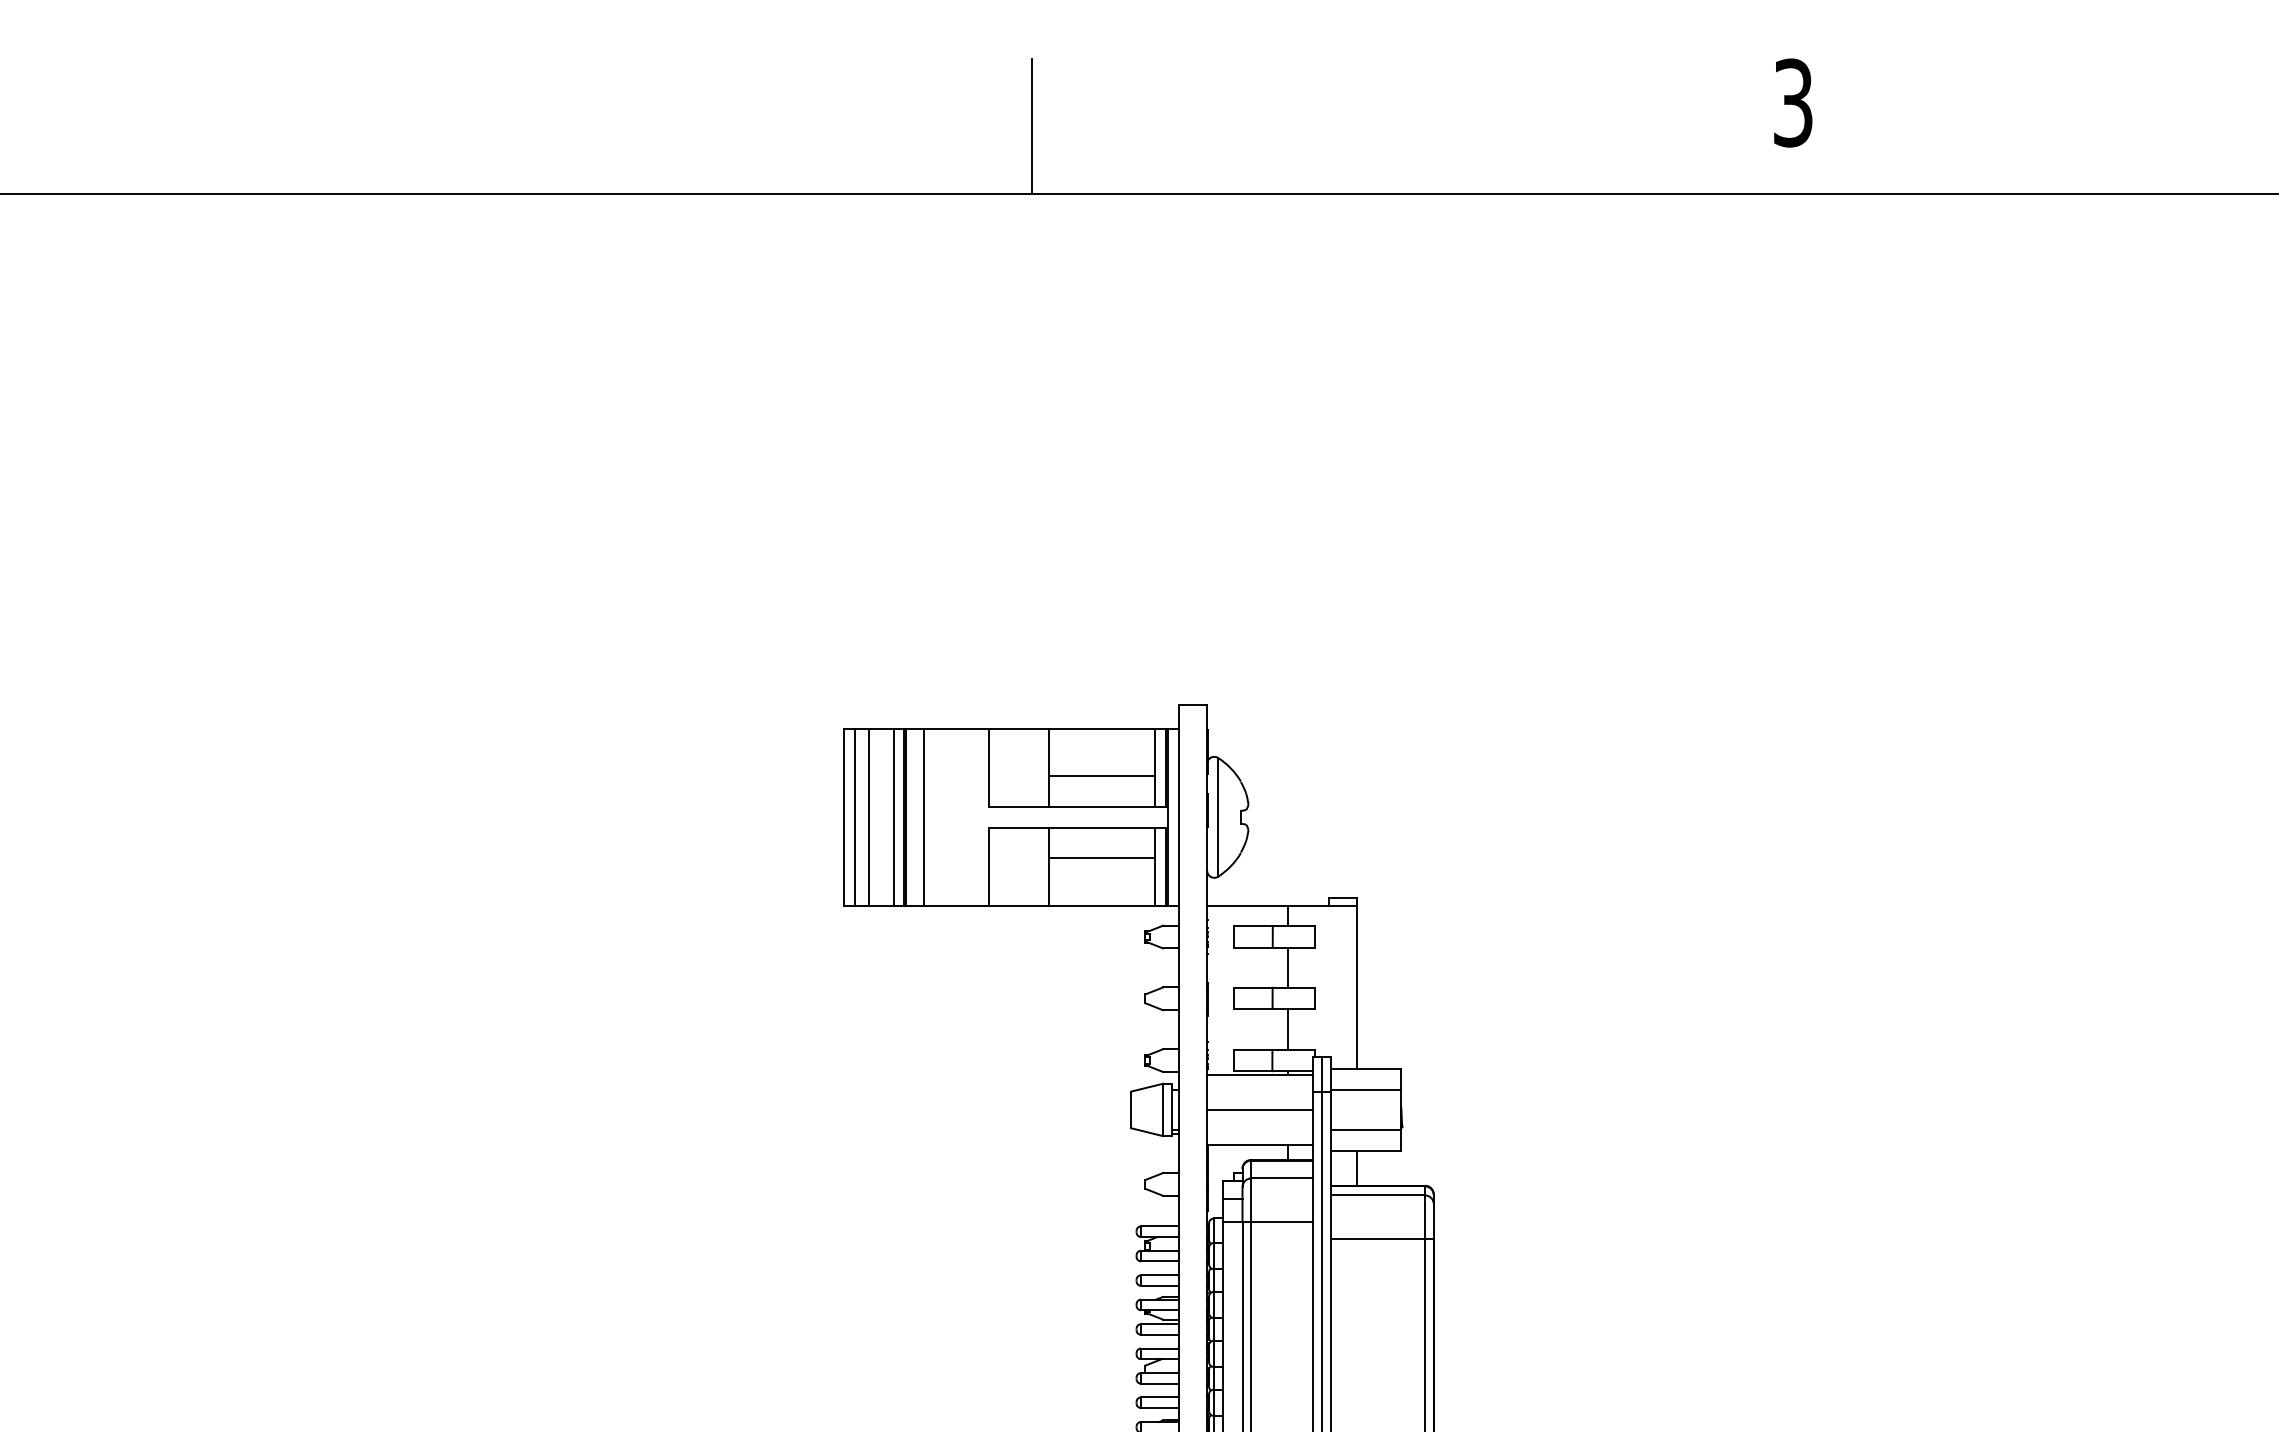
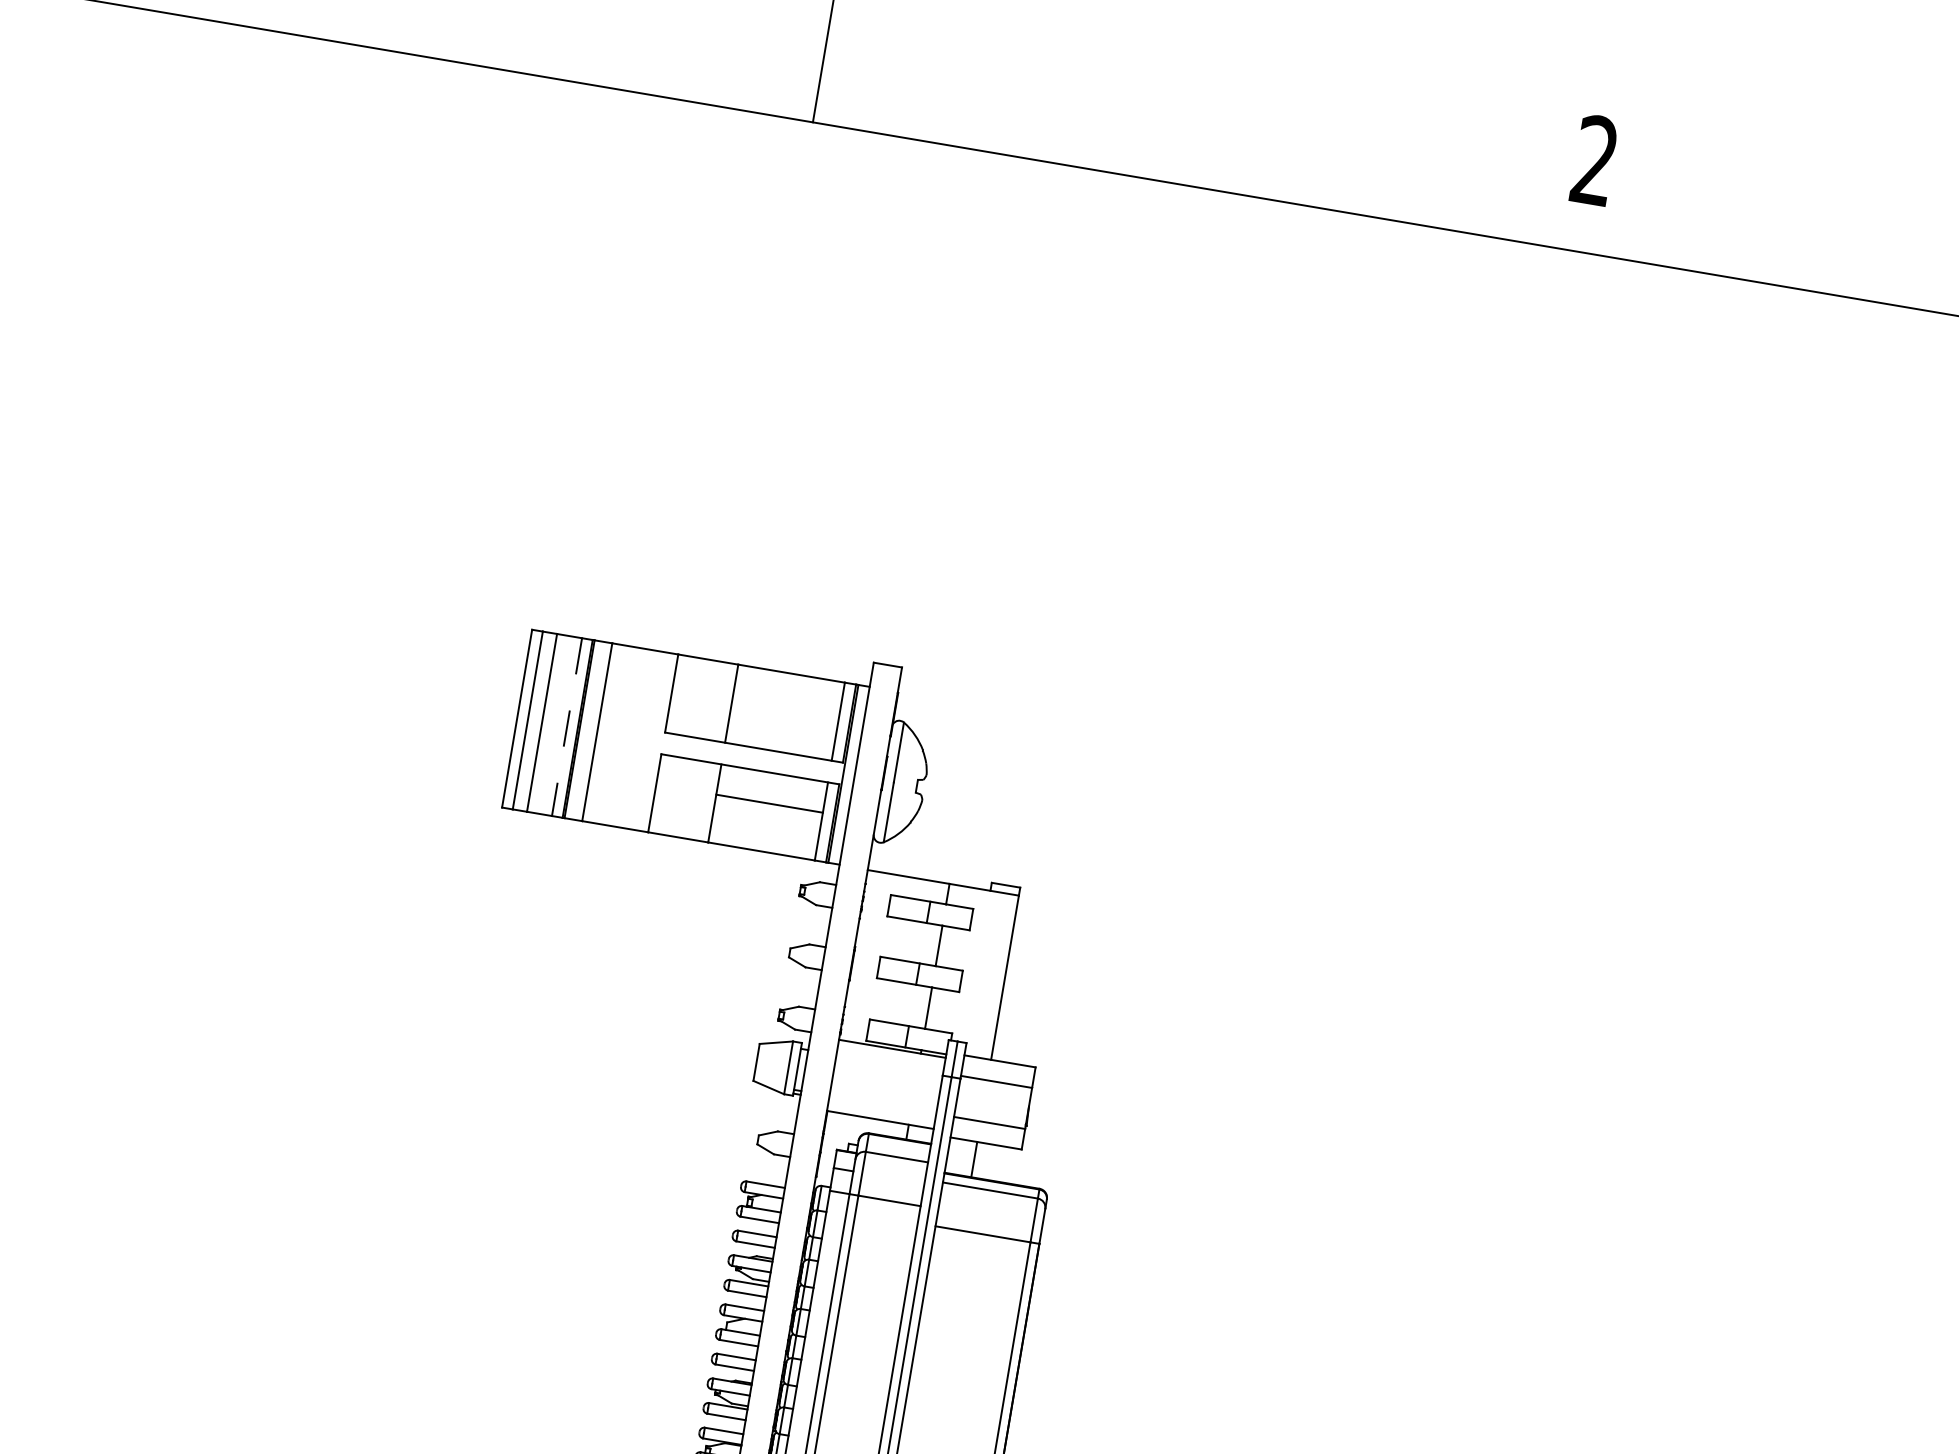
text: (1793, 102) -> (1595, 160), 3 -> 2
line: (1101, 776) -> (783, 721), removed
line: (893, 817) -> (566, 727), solid -> dashed
line: (1260, 1109) -> (886, 1084), removed

